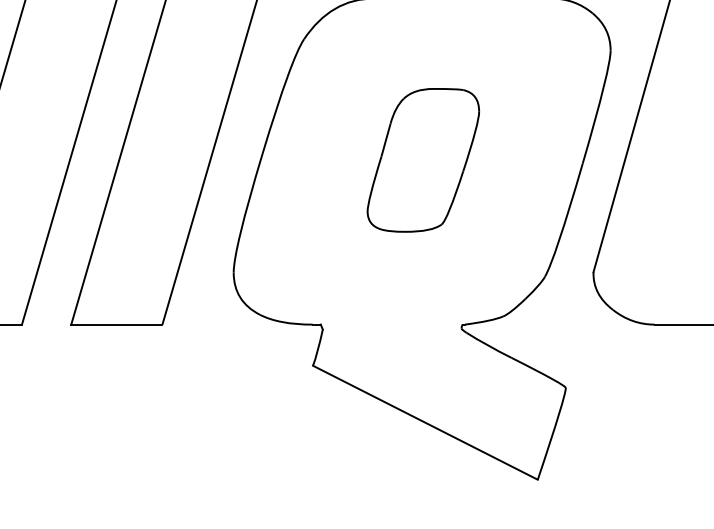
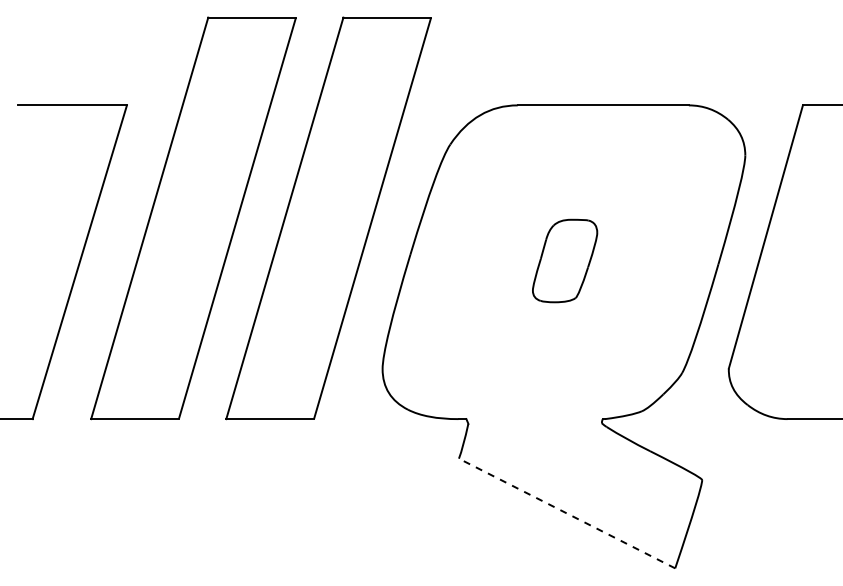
part: (422, 159) -> (564, 260), size x0.6
line: (424, 422) -> (566, 513), solid -> dashed

